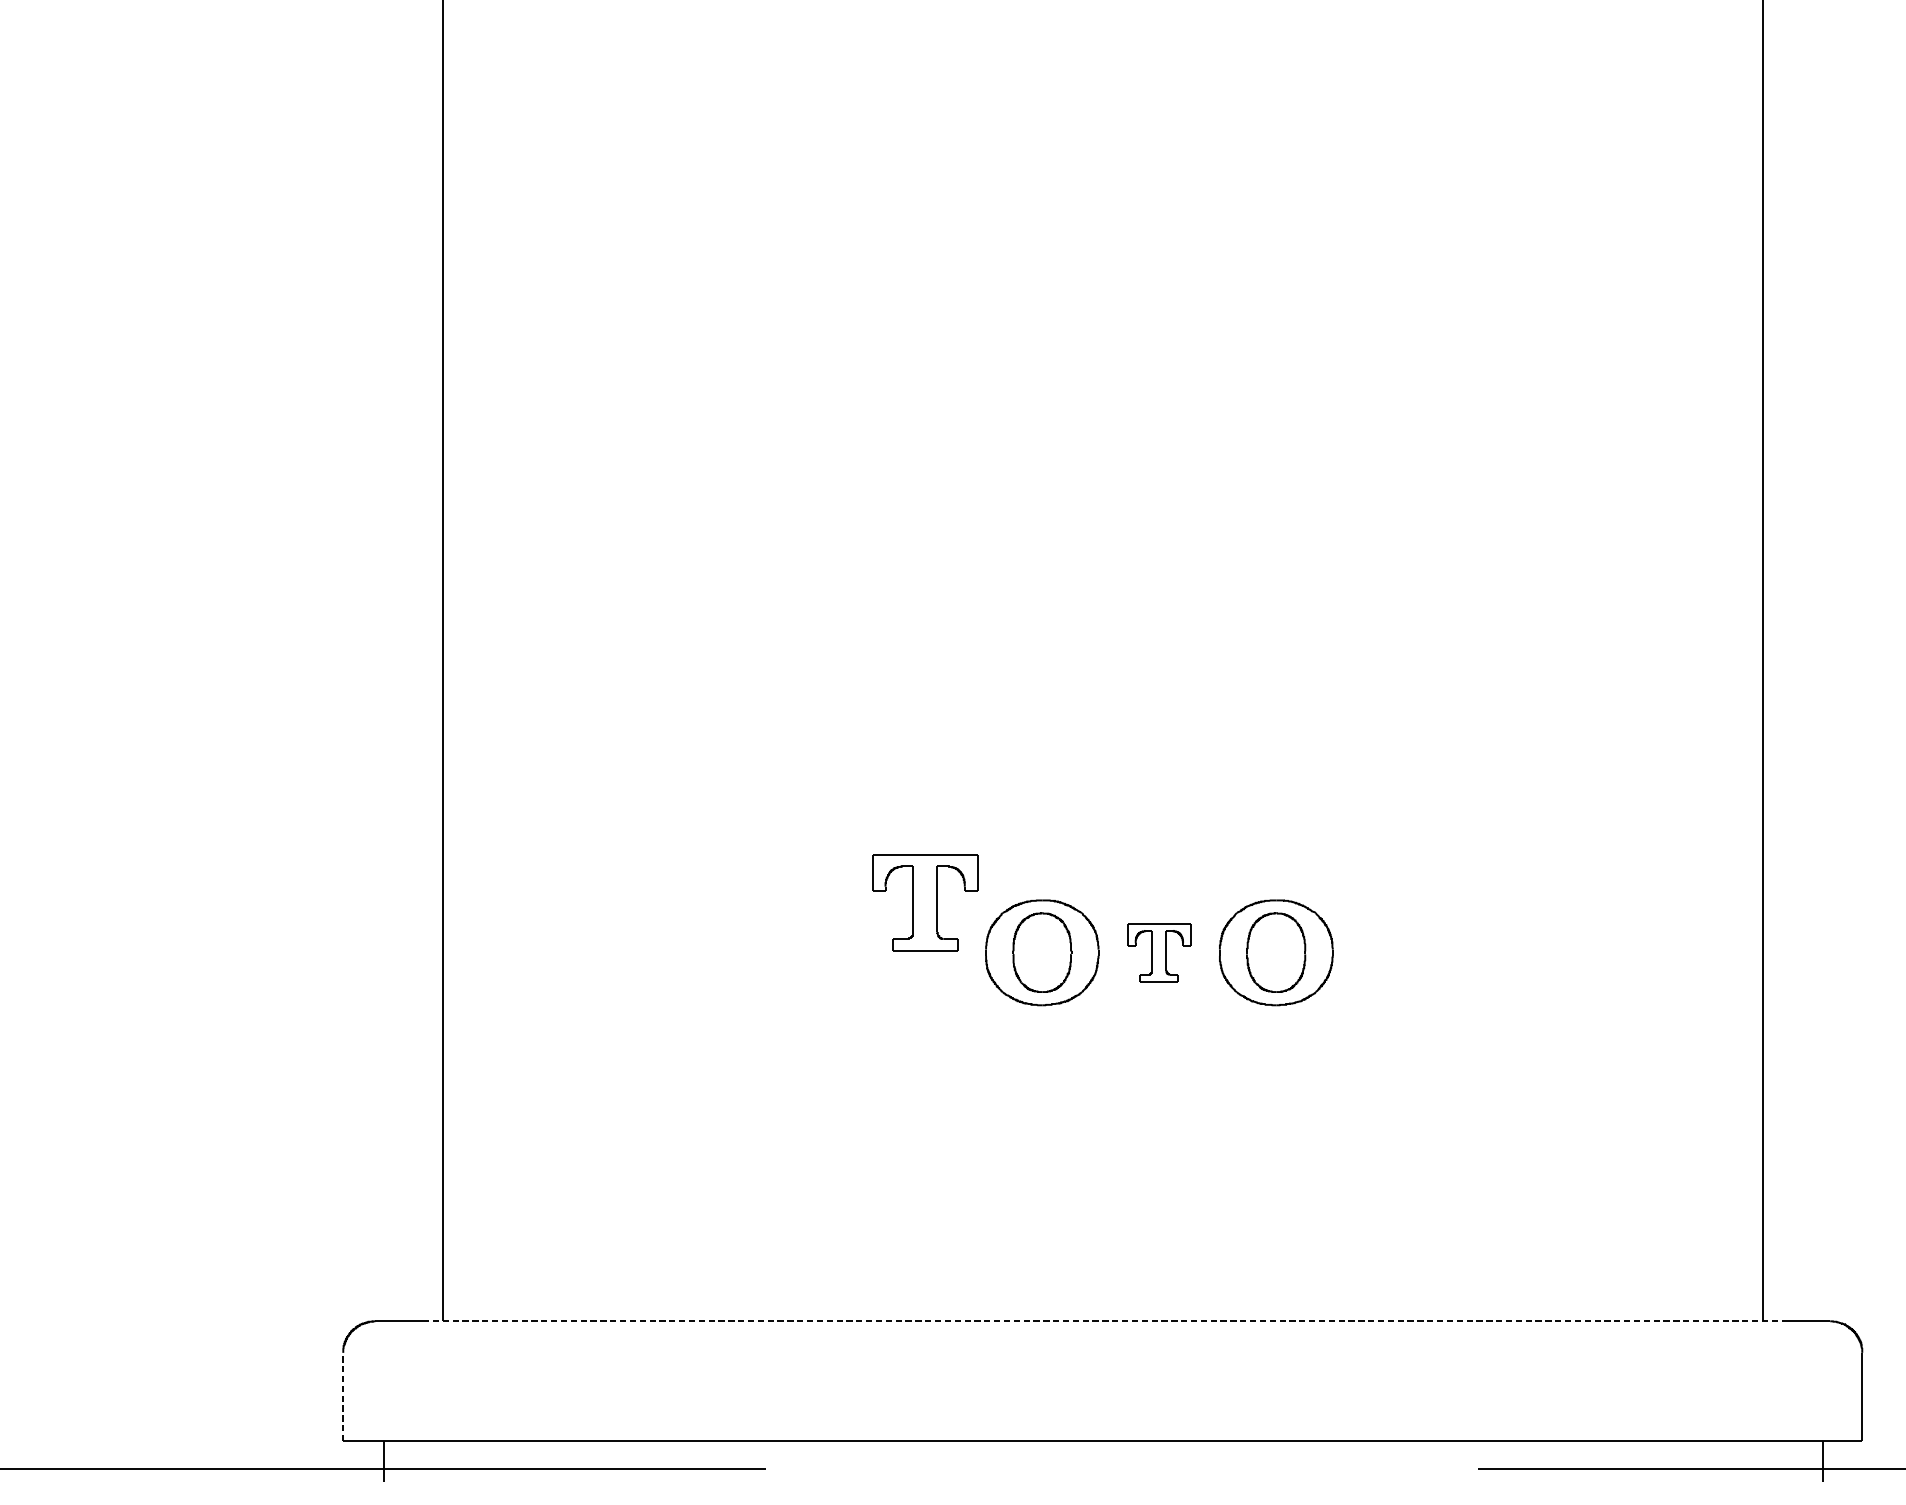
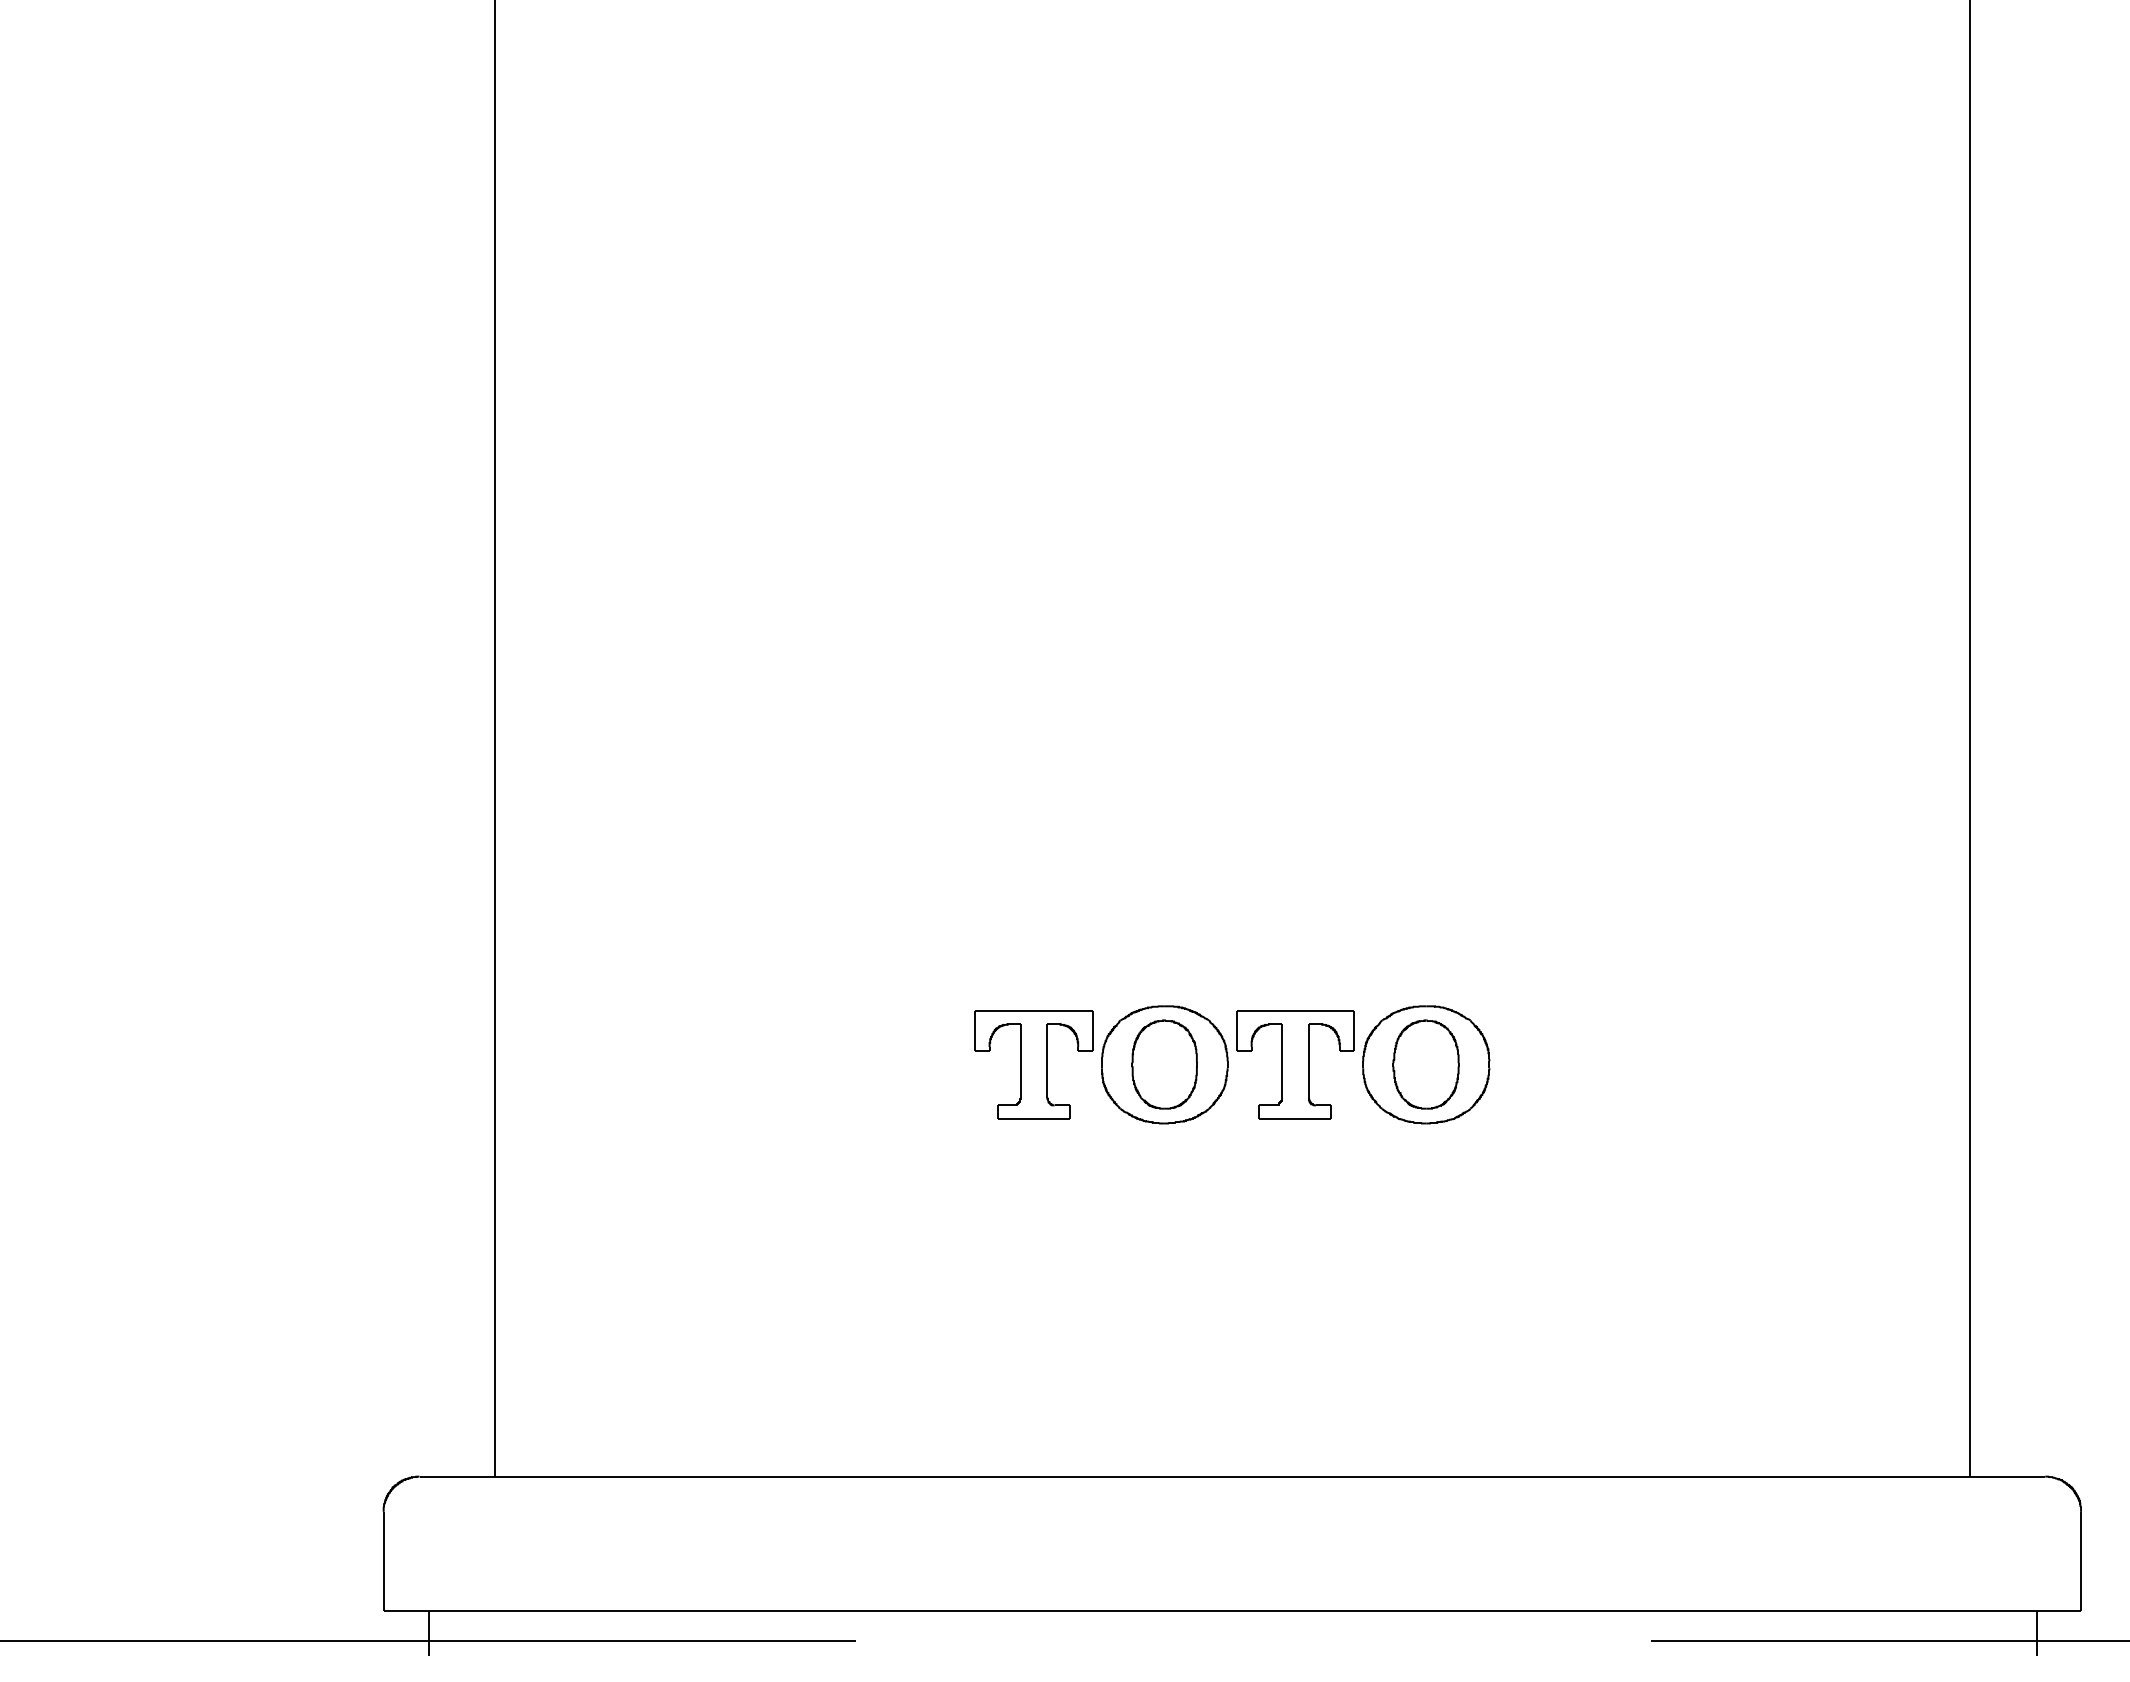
part: (924, 902) -> (1033, 1064), moved
part: (1159, 952) -> (1295, 1064), size x1.67
line: (1102, 1321) -> (1232, 1476), dashed -> solid
line: (343, 1396) -> (383, 1560), dashed -> solid

